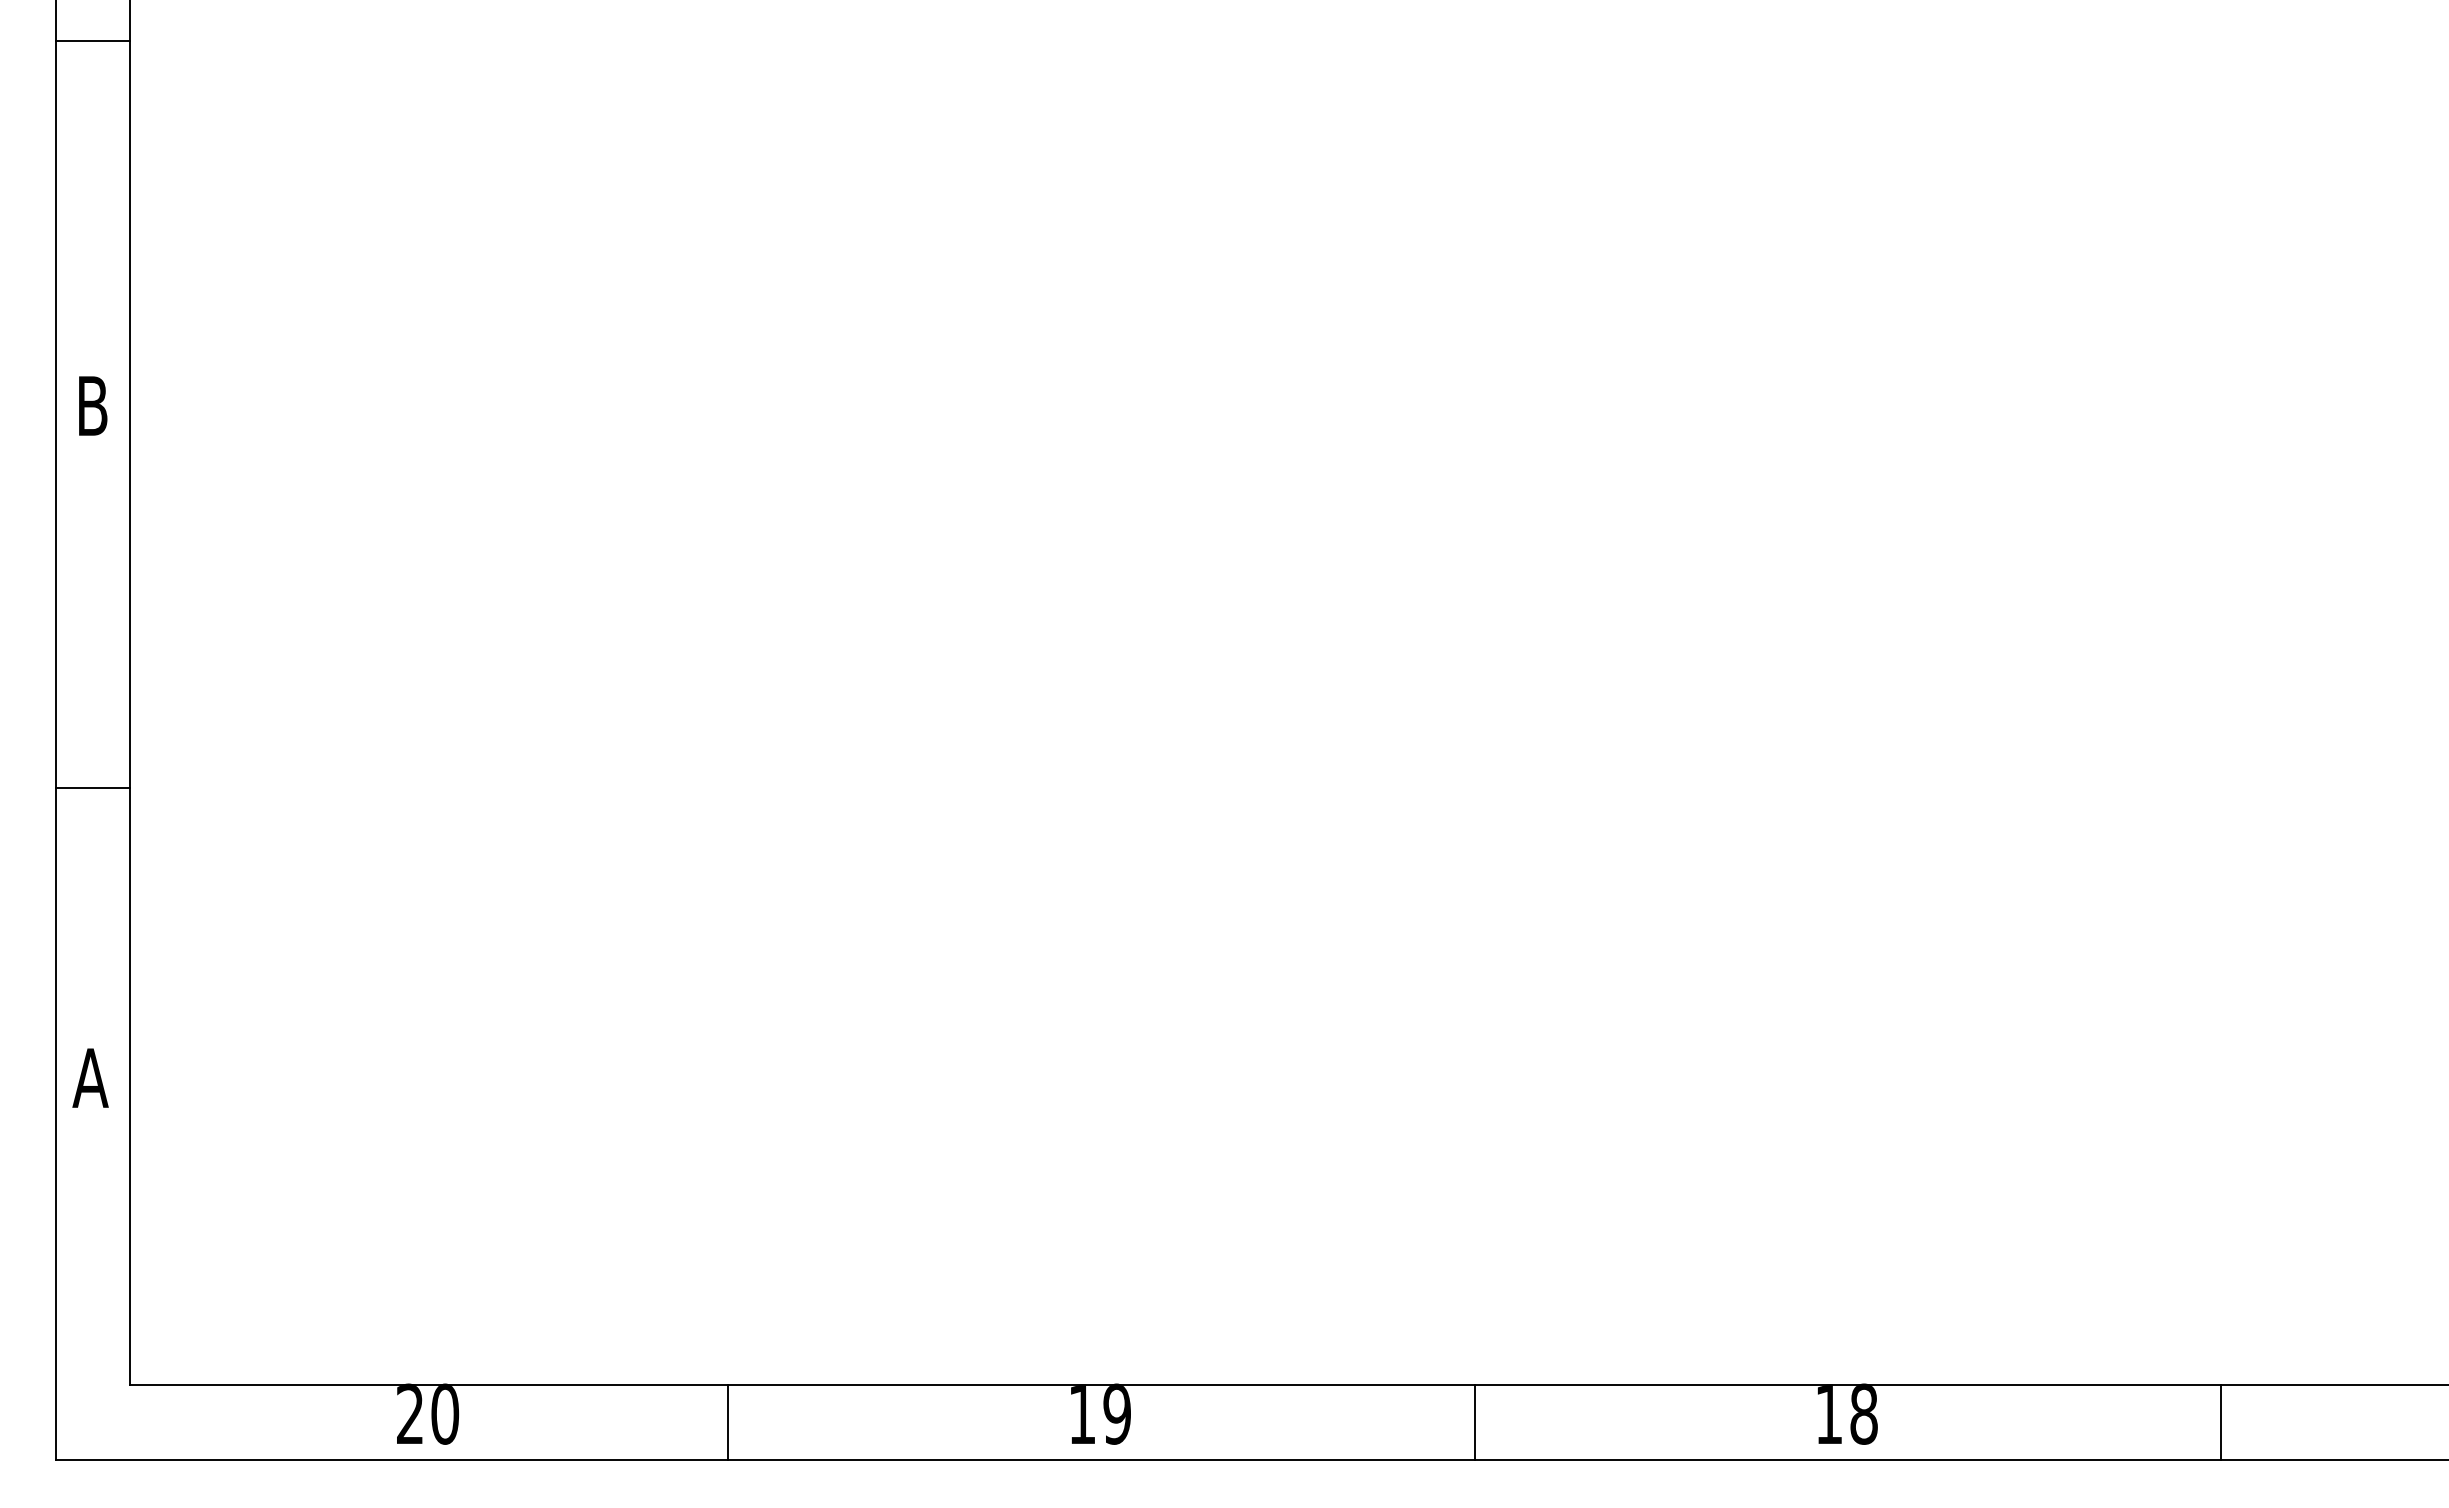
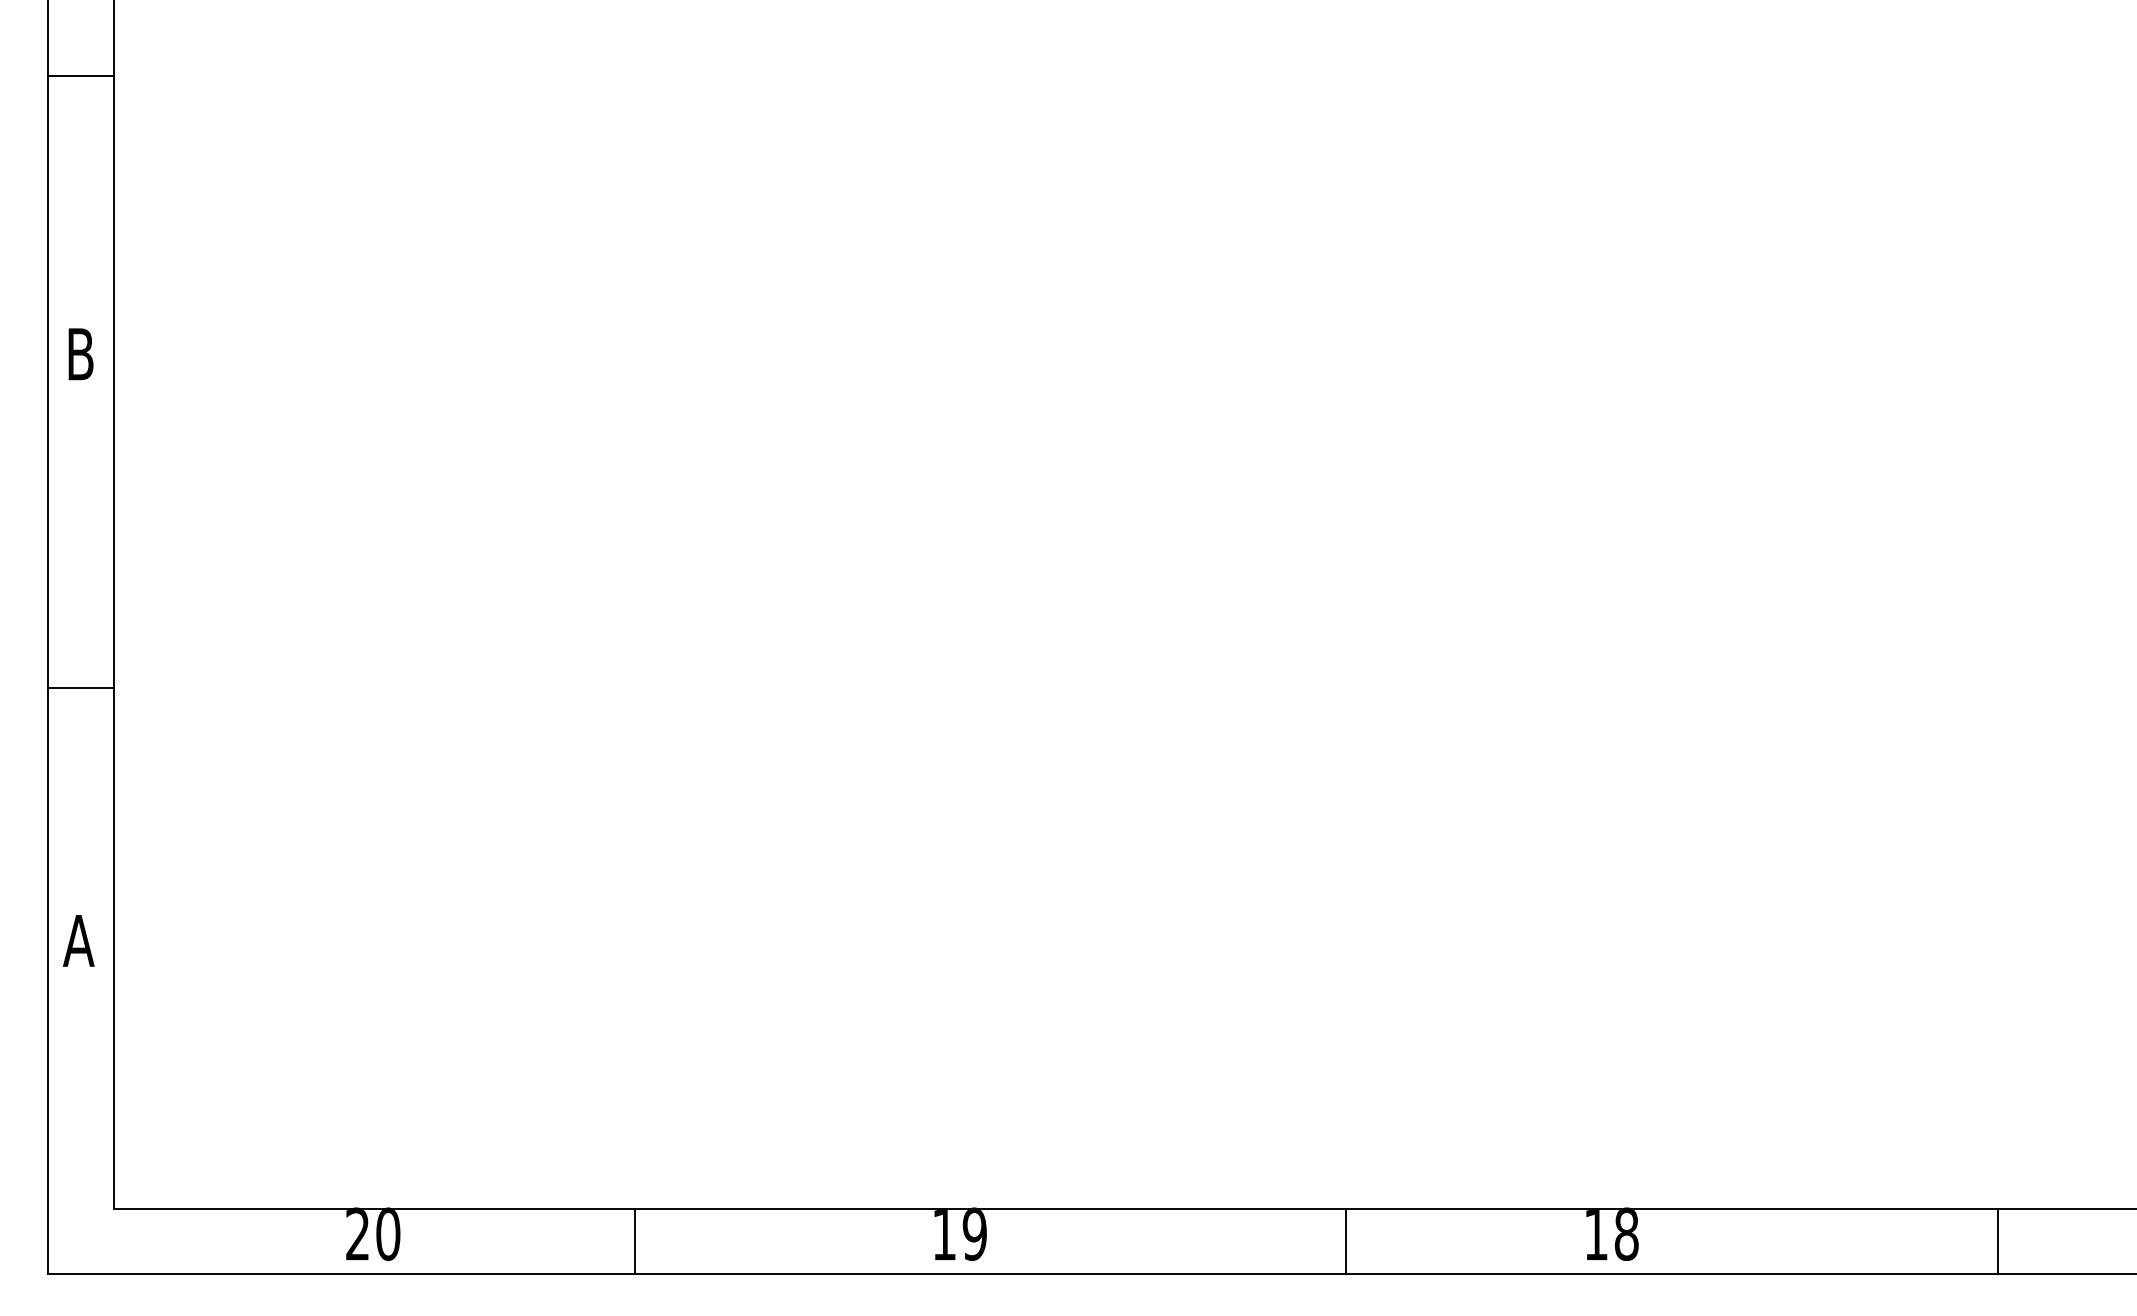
line: (92, 41) -> (80, 76), moved
line: (1474, 1422) -> (1346, 1241), moved
line: (2221, 1422) -> (1998, 1241), moved

